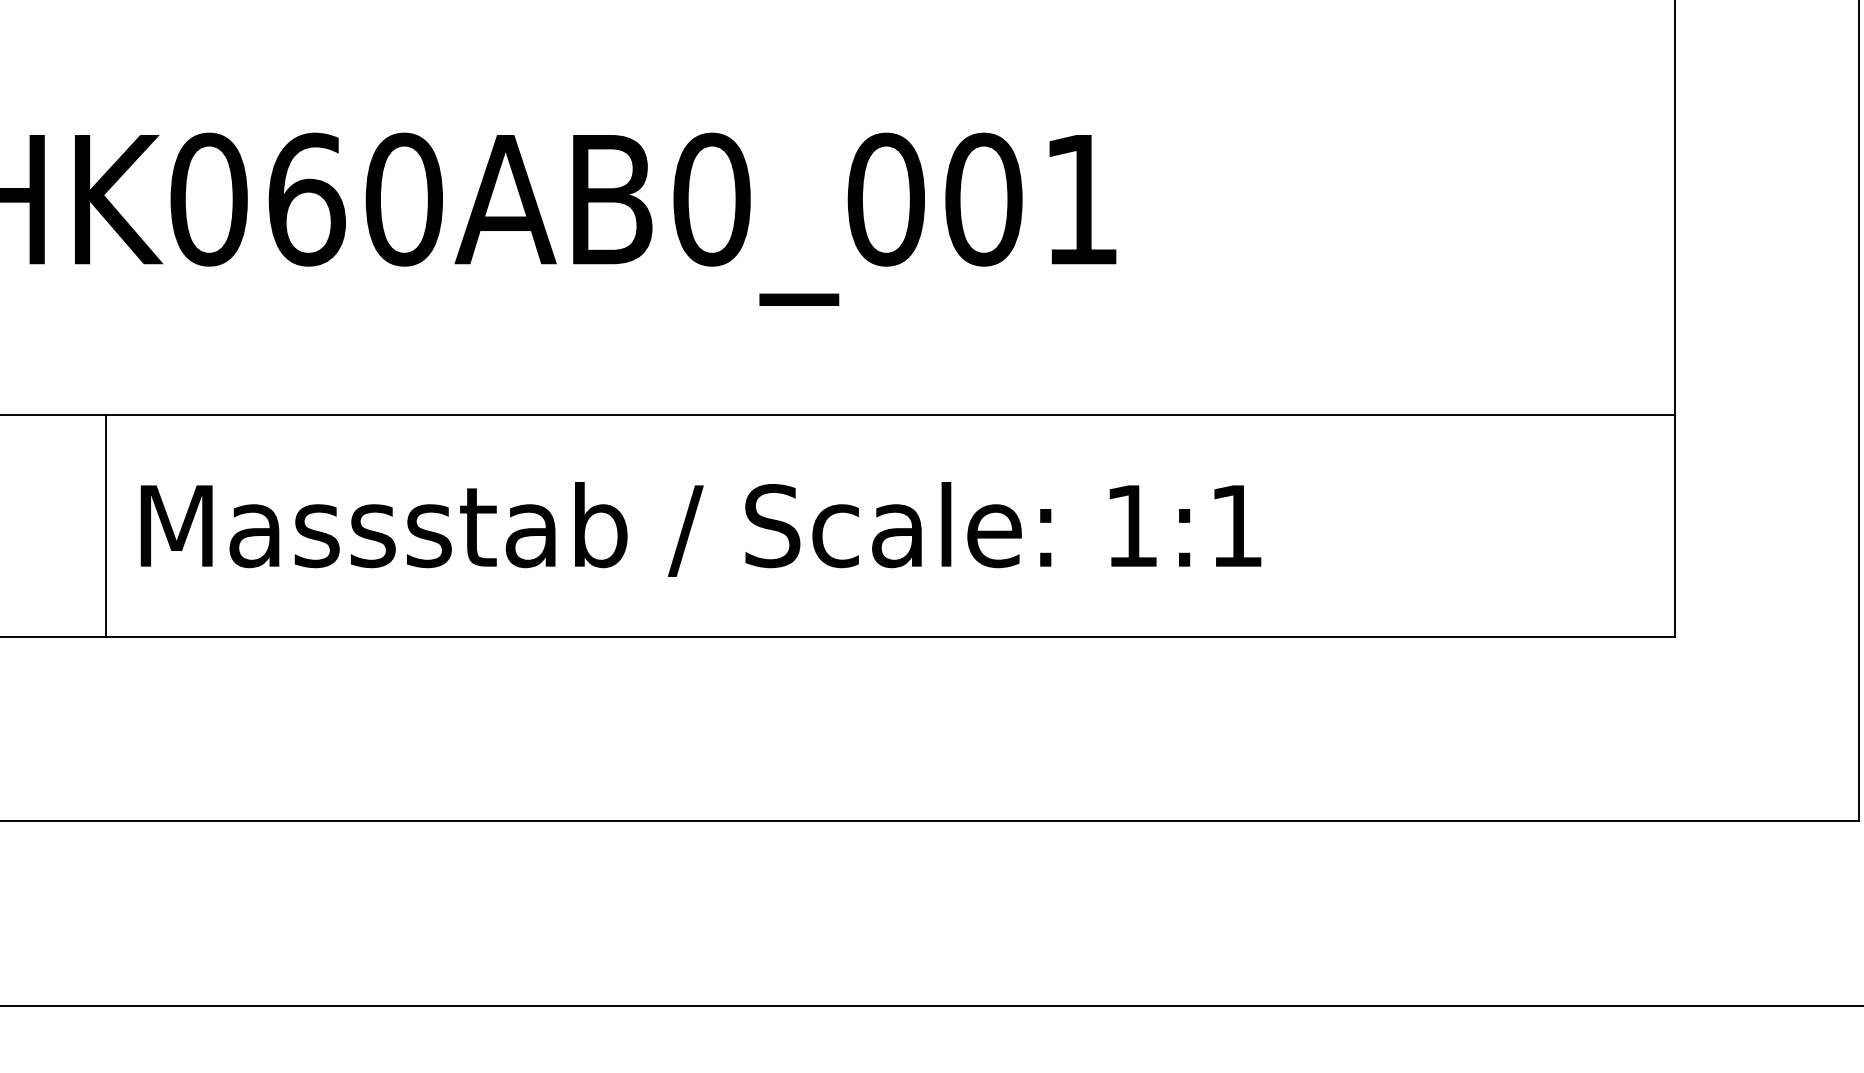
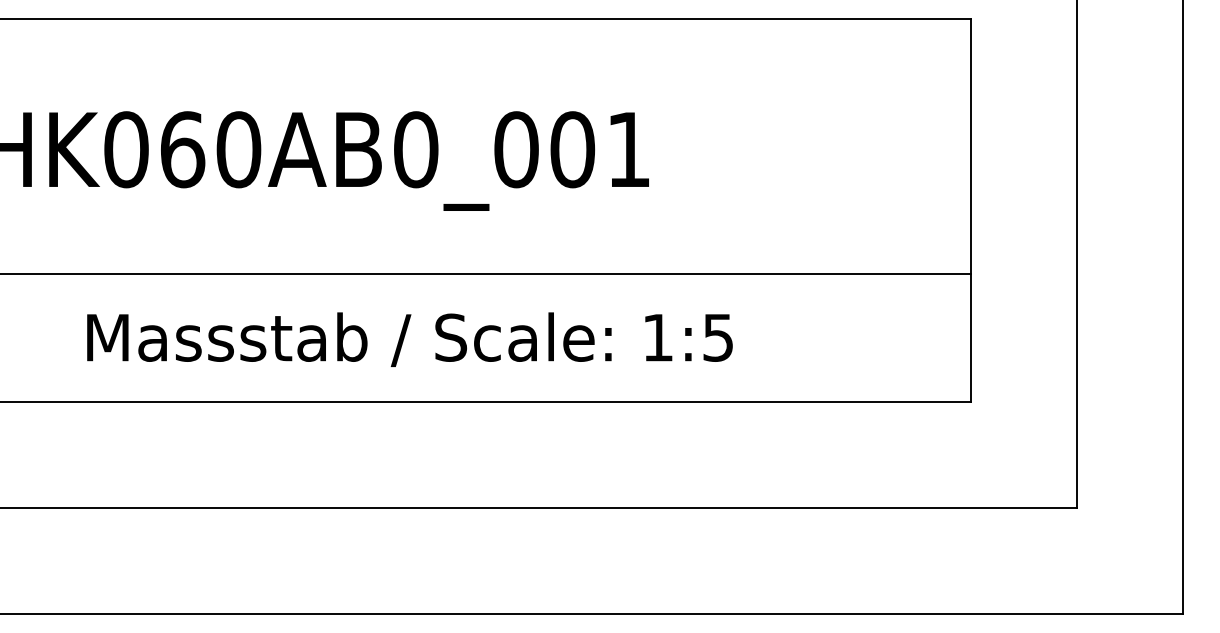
line: (106, 525) -> (67, 337), removed
text: (1235, 525) -> (717, 337), 1:1 -> 1:5

